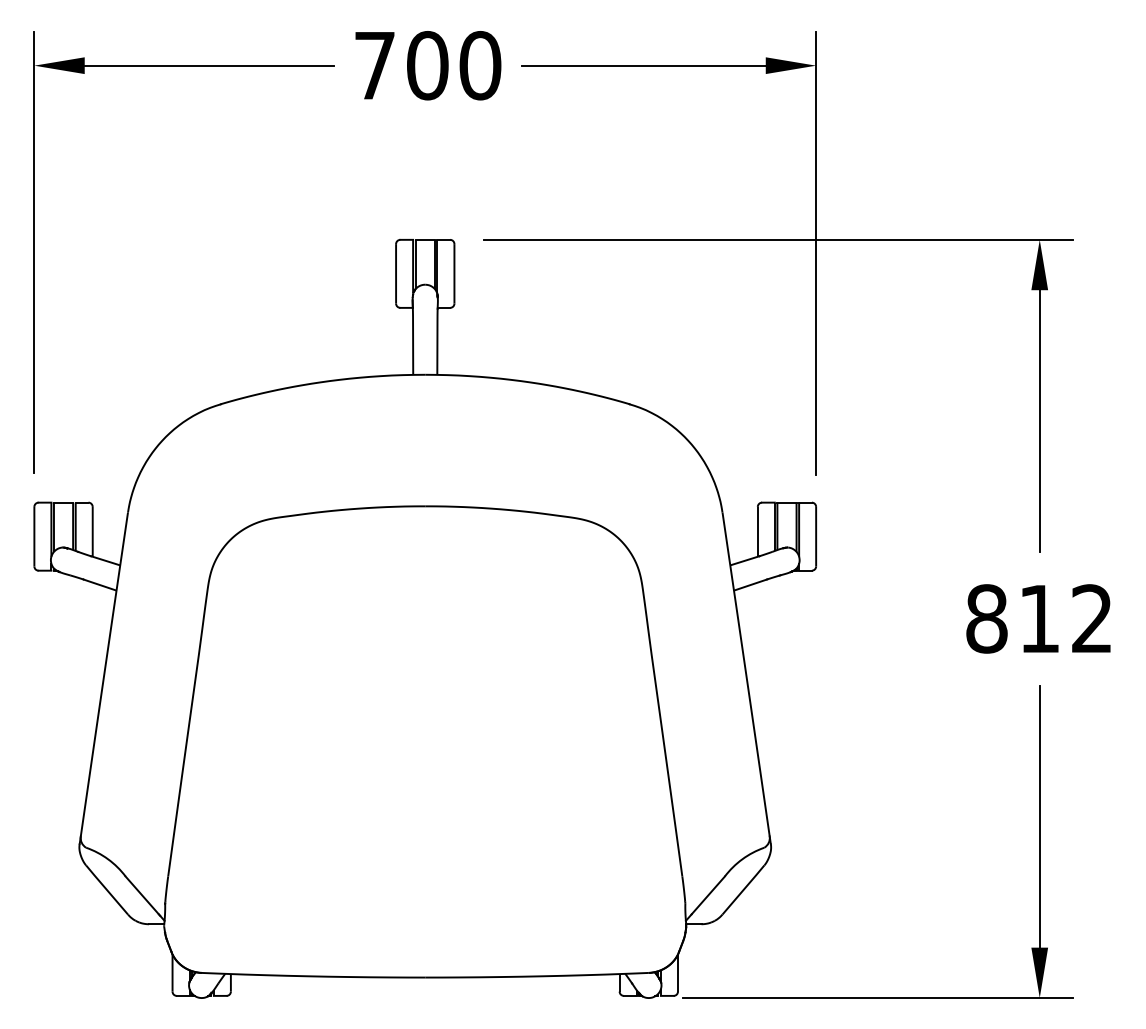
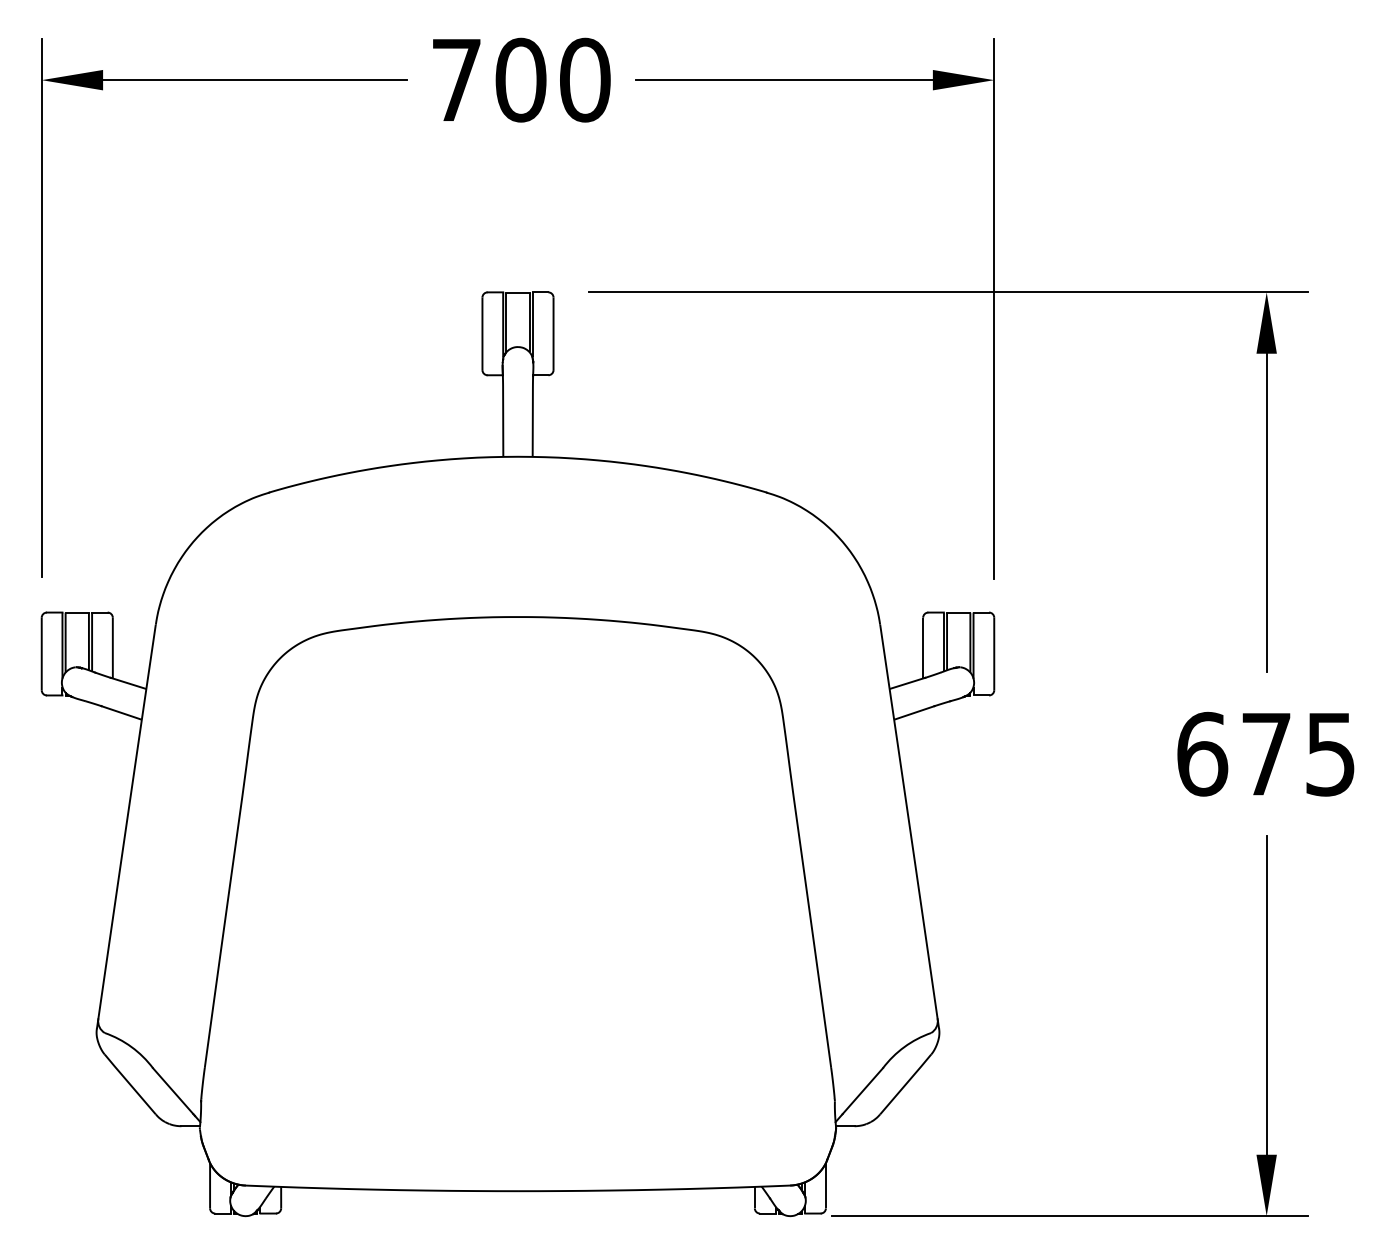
text: (1038, 618) -> (1265, 753), 812 -> 675

